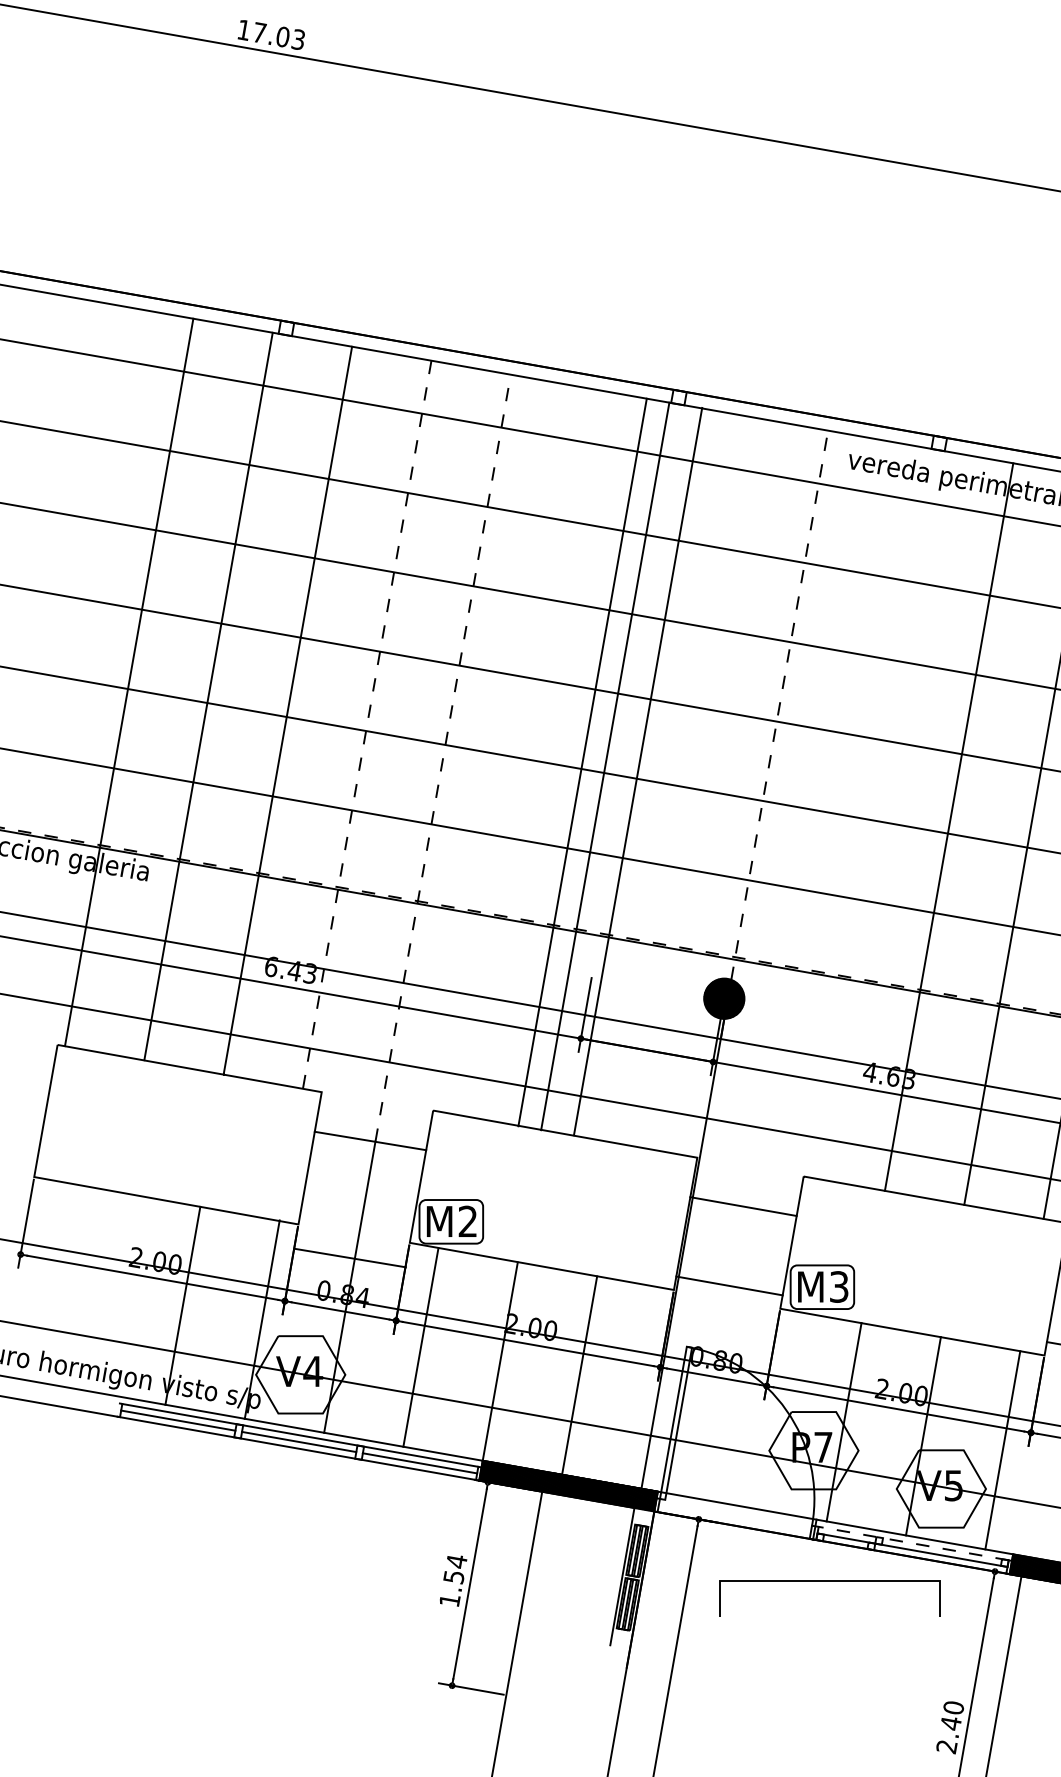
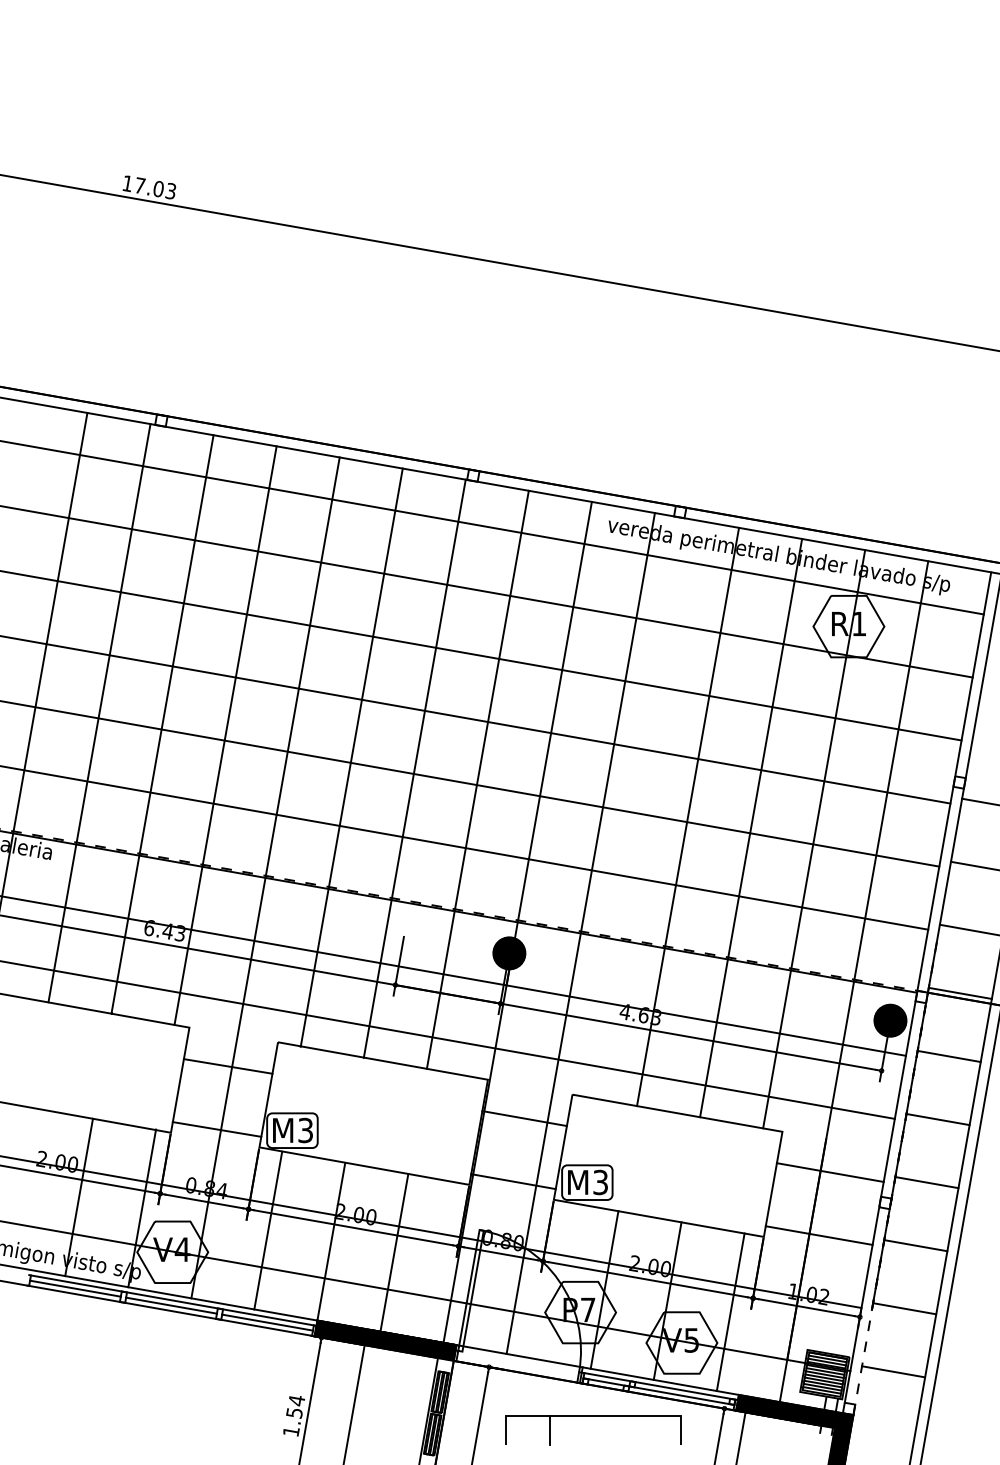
line: (779, 705) -> (553, 720), dashed -> solid
line: (367, 724) -> (225, 735), dashed -> solid
line: (443, 757) -> (286, 761), dashed -> solid
line: (582, 762) -> (351, 757), moved
line: (637, 771) -> (477, 779), moved
line: (813, 973) -> (580, 933), added
text: (467, 1221) -> (305, 1130), M2 -> M3
line: (349, 1258) -> (216, 1129), moved
line: (913, 1543) -> (659, 1386), dashed -> solid
line: (774, 1599) -> (549, 1430), added

